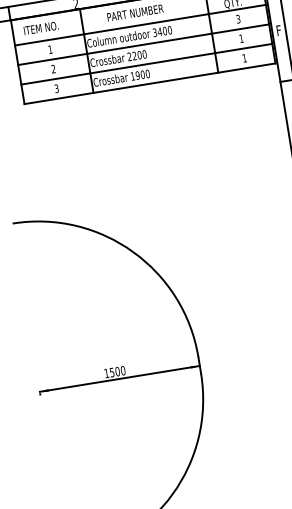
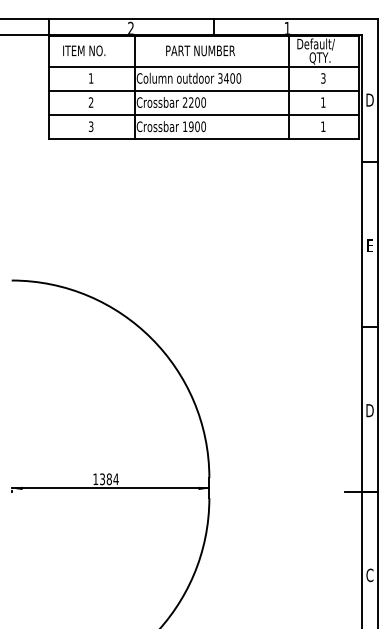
text: (278, 30) -> (369, 99), F -> D
text: (117, 371) -> (109, 479), 1500 -> 1384

